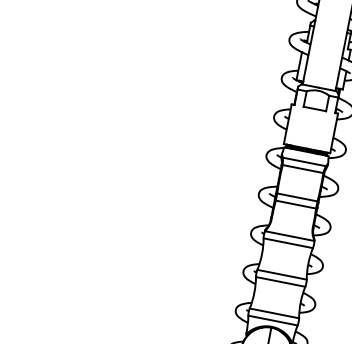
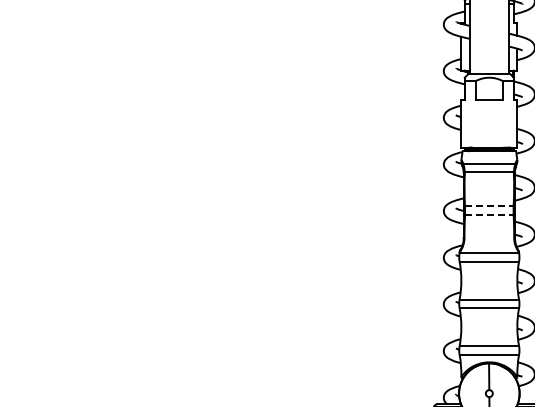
line: (297, 197) -> (489, 206), solid -> dashed
line: (296, 204) -> (489, 214), solid -> dashed

